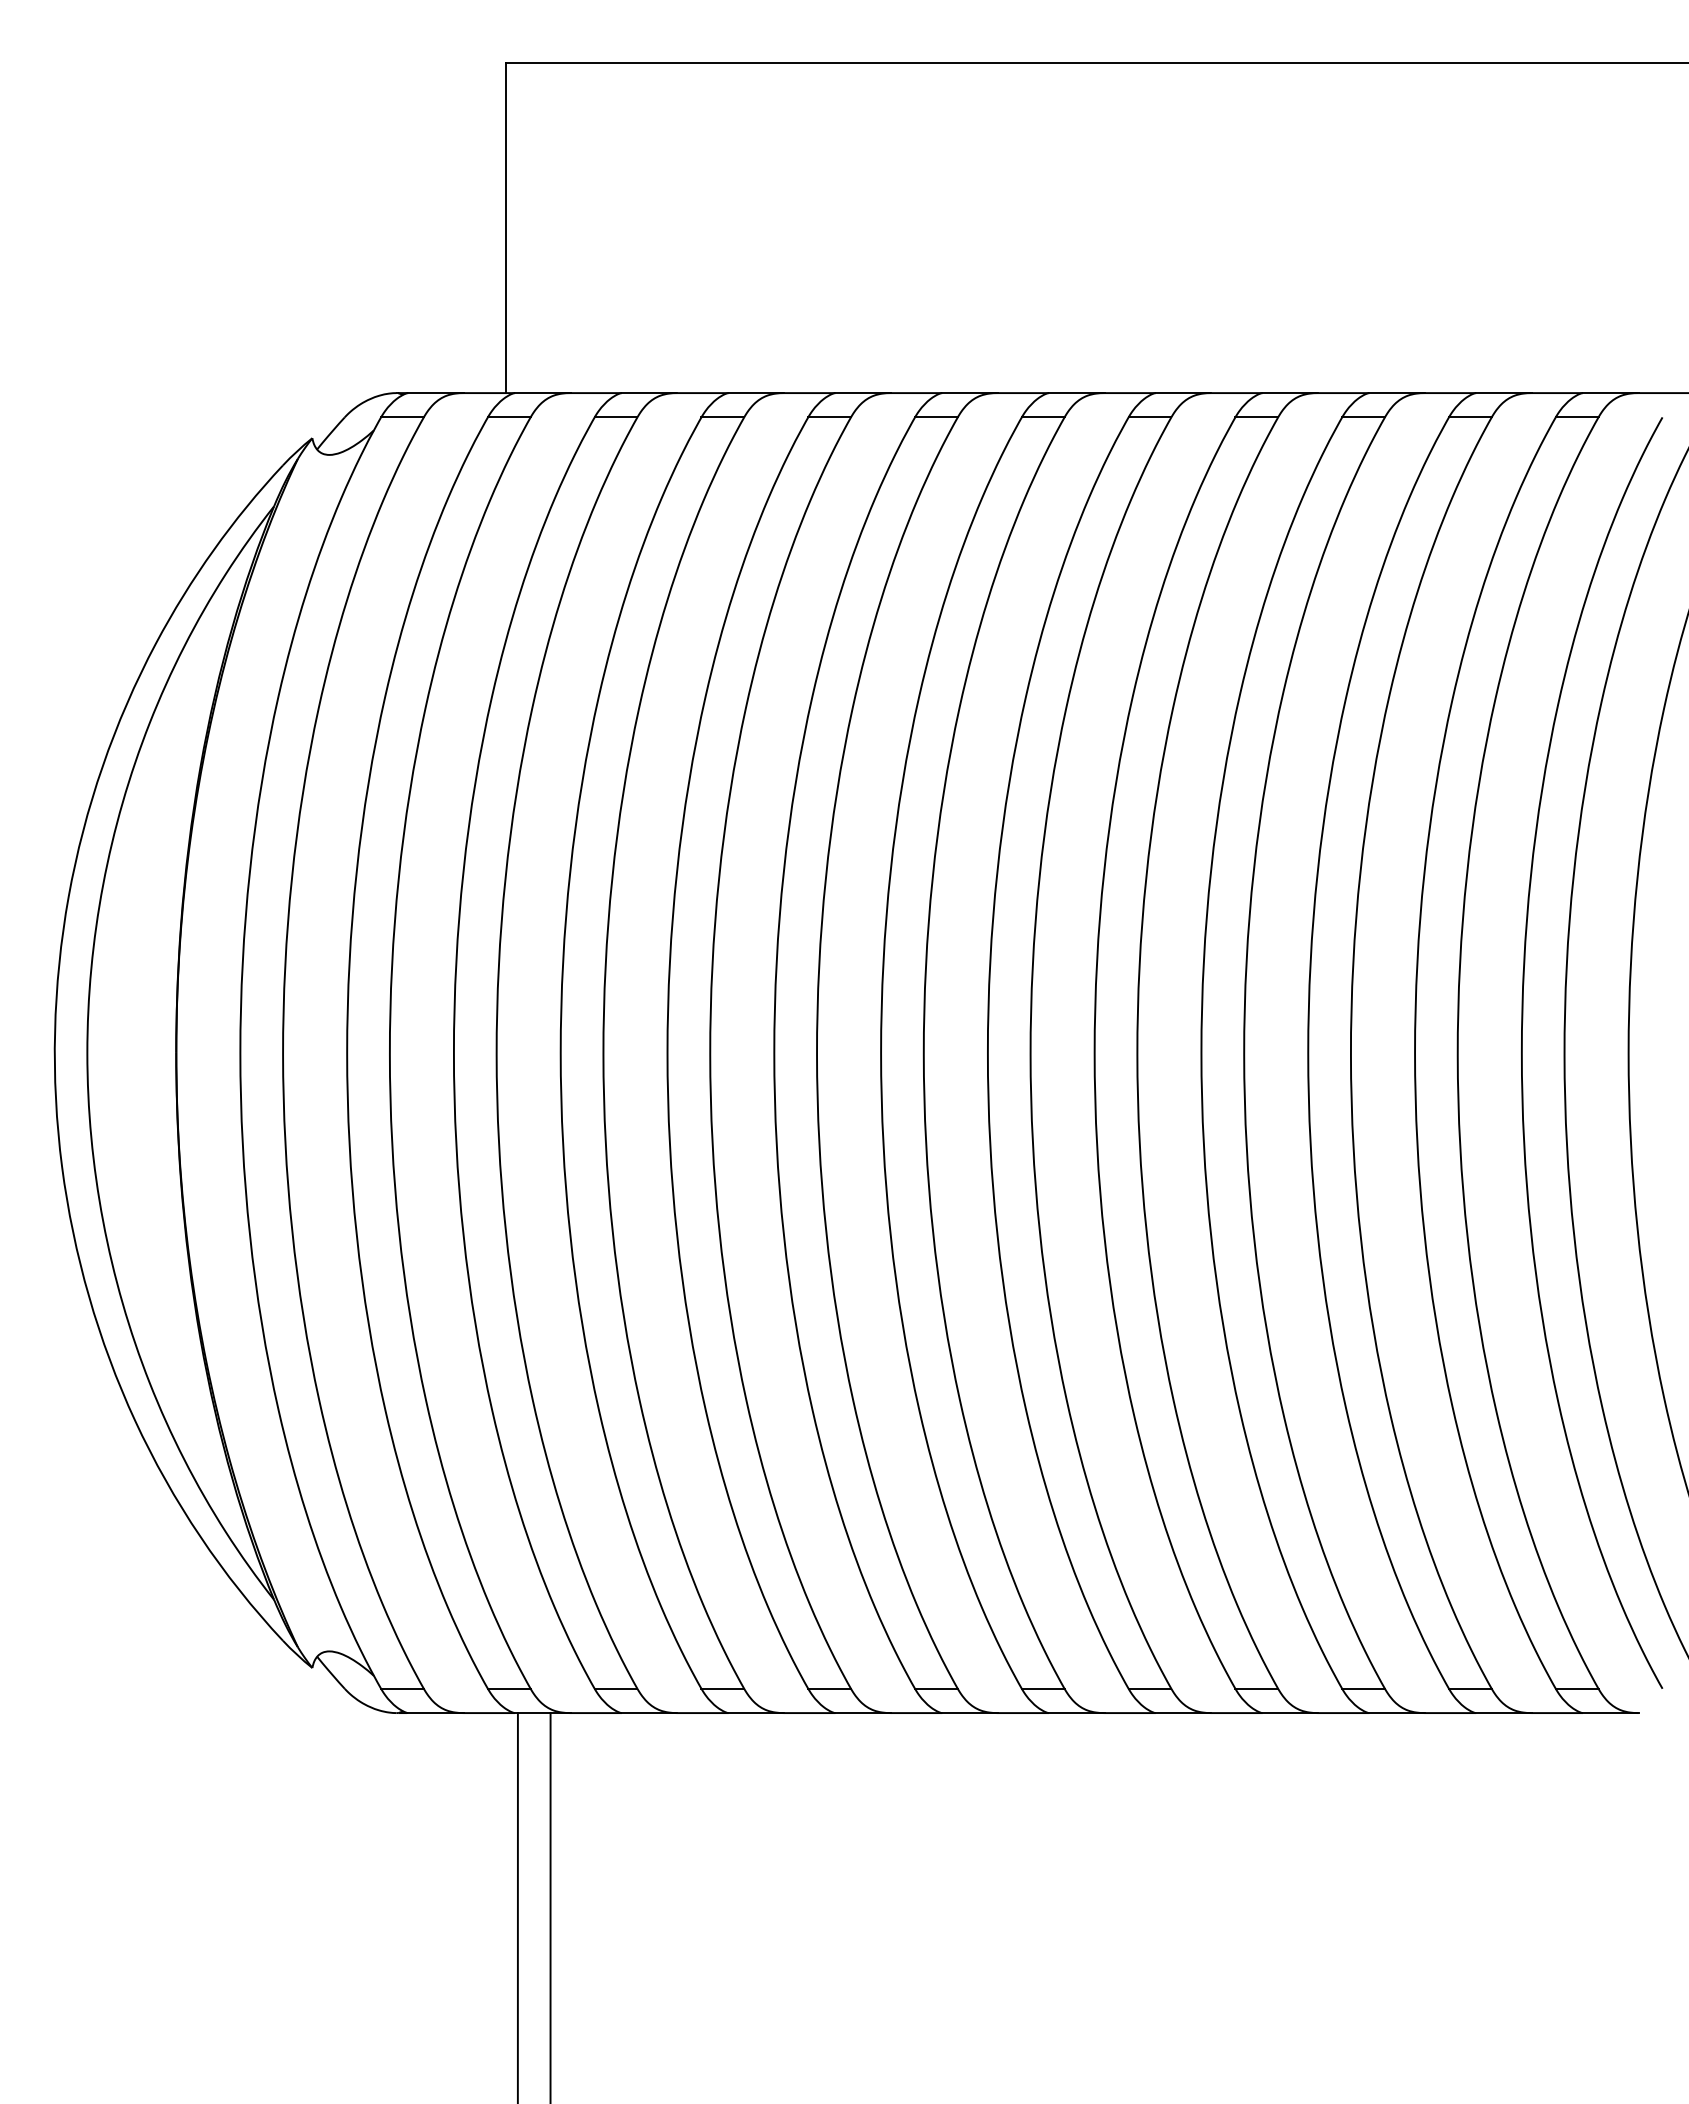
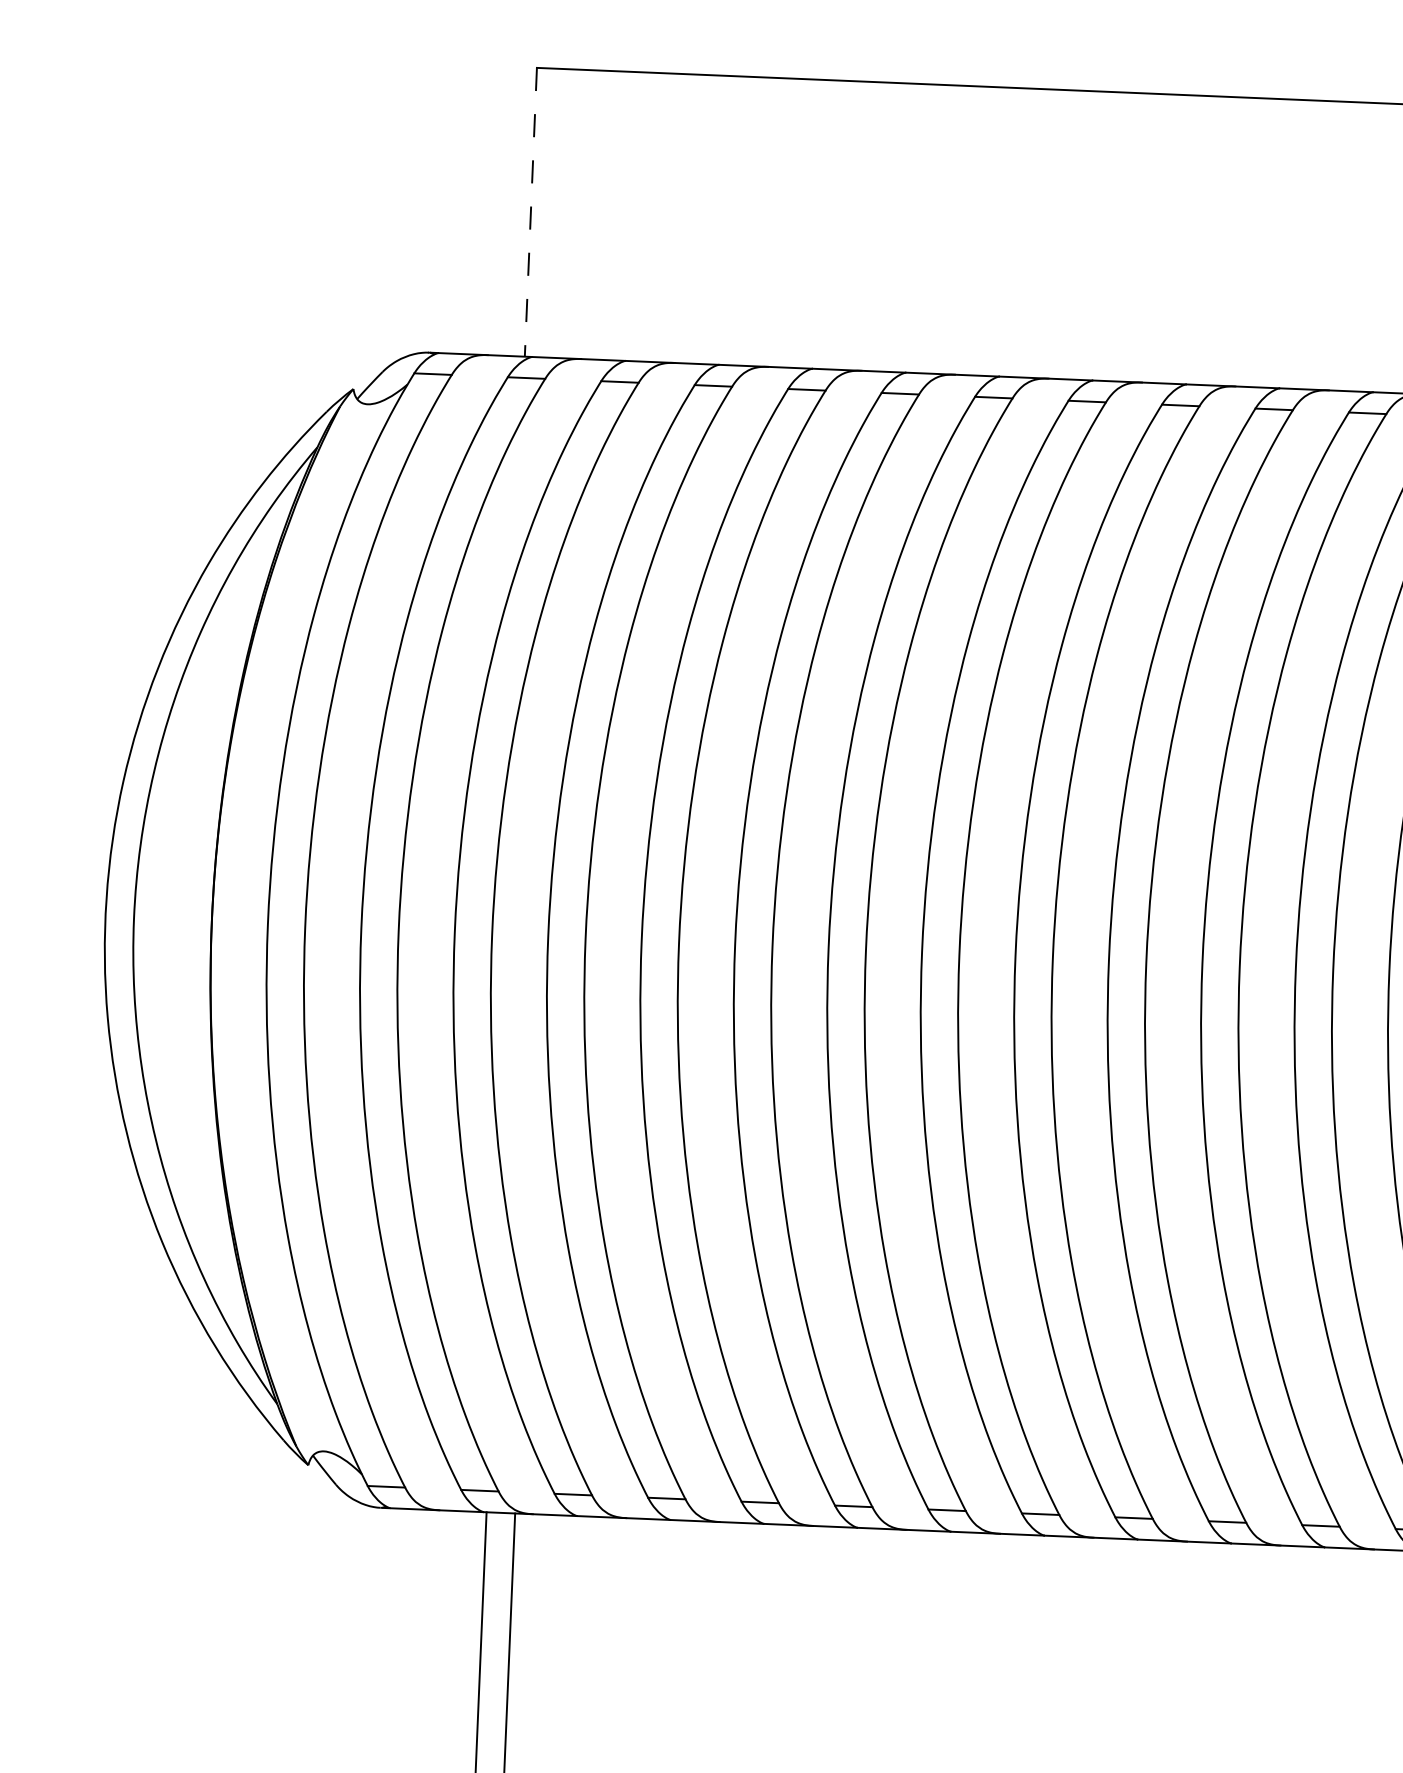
line: (506, 228) -> (531, 212), solid -> dashed

